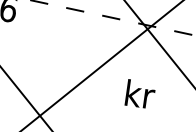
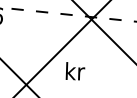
text: (140, 94) -> (75, 71), moved

